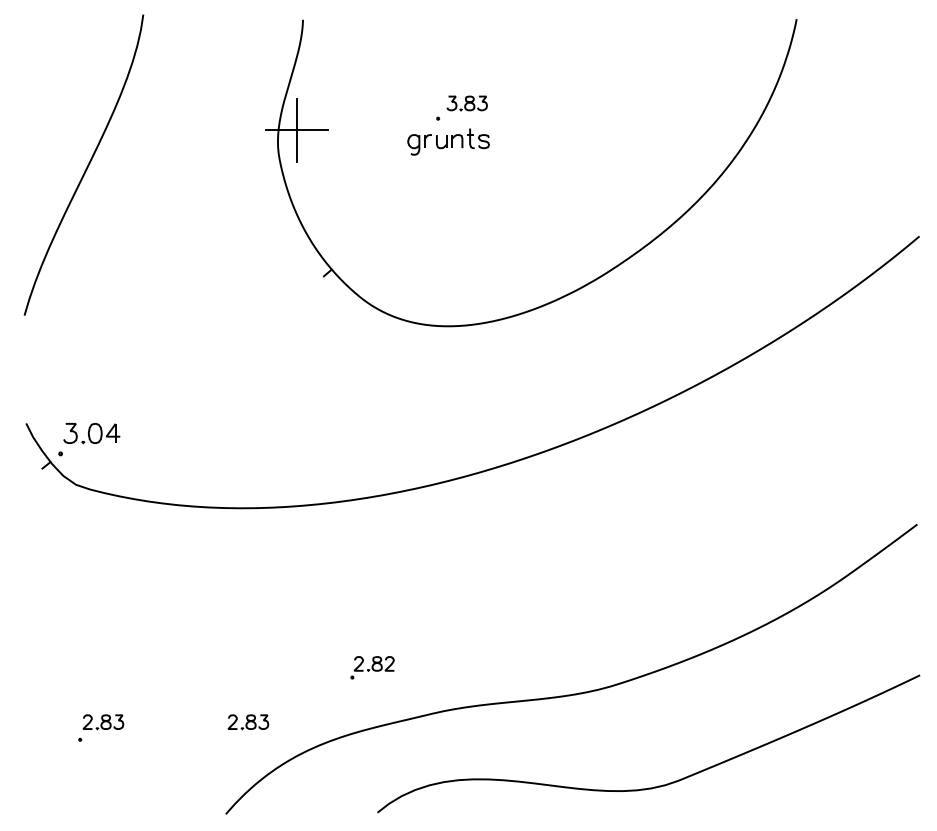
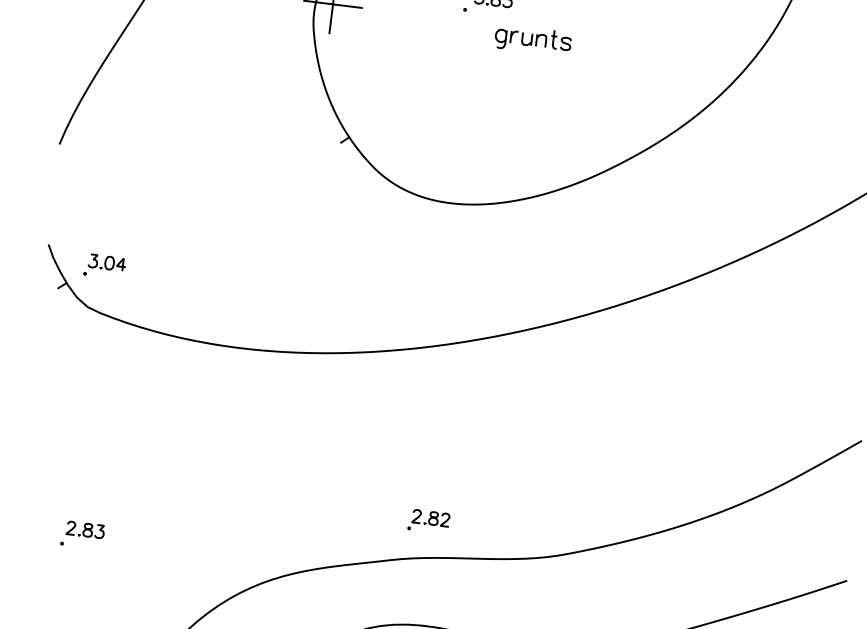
part: (448, 141) -> (533, 39), moved
part: (89, 439) -> (105, 266), size x0.71
part: (372, 667) -> (428, 521), moved
part: (248, 722) -> (219, 547), removed

